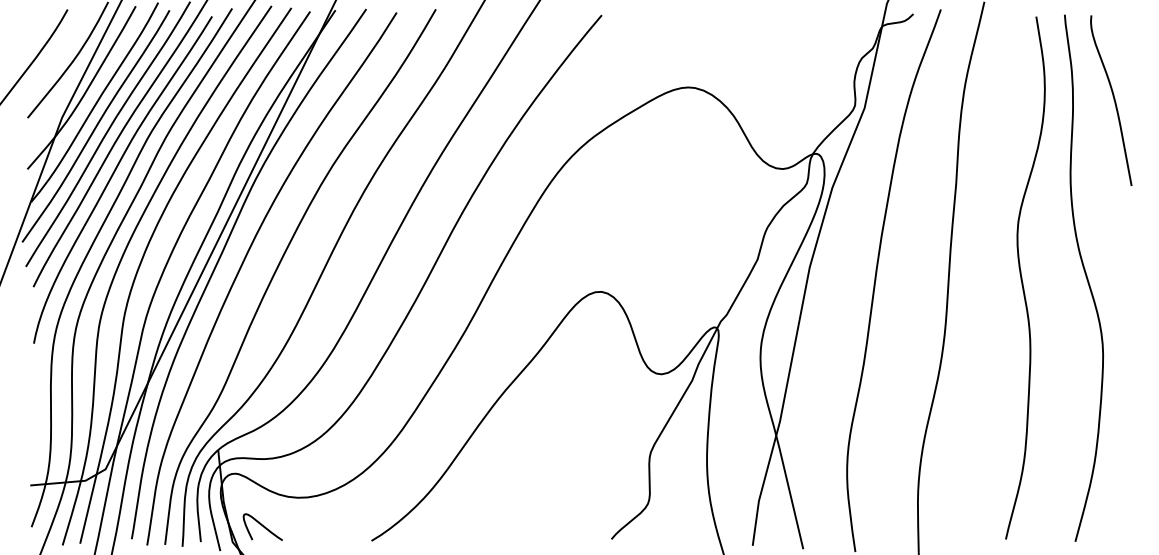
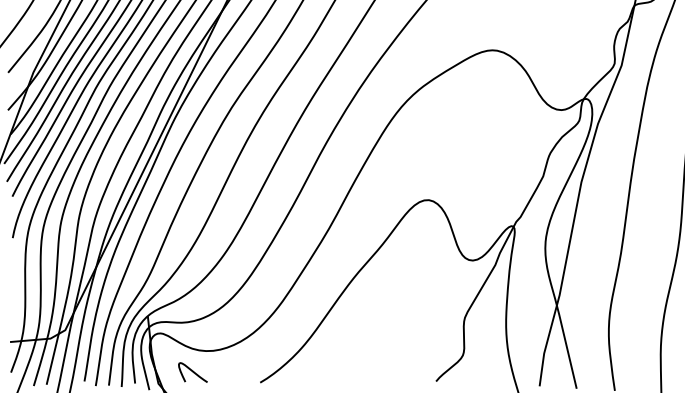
curve: (262, 526) -> (192, 372), moved

